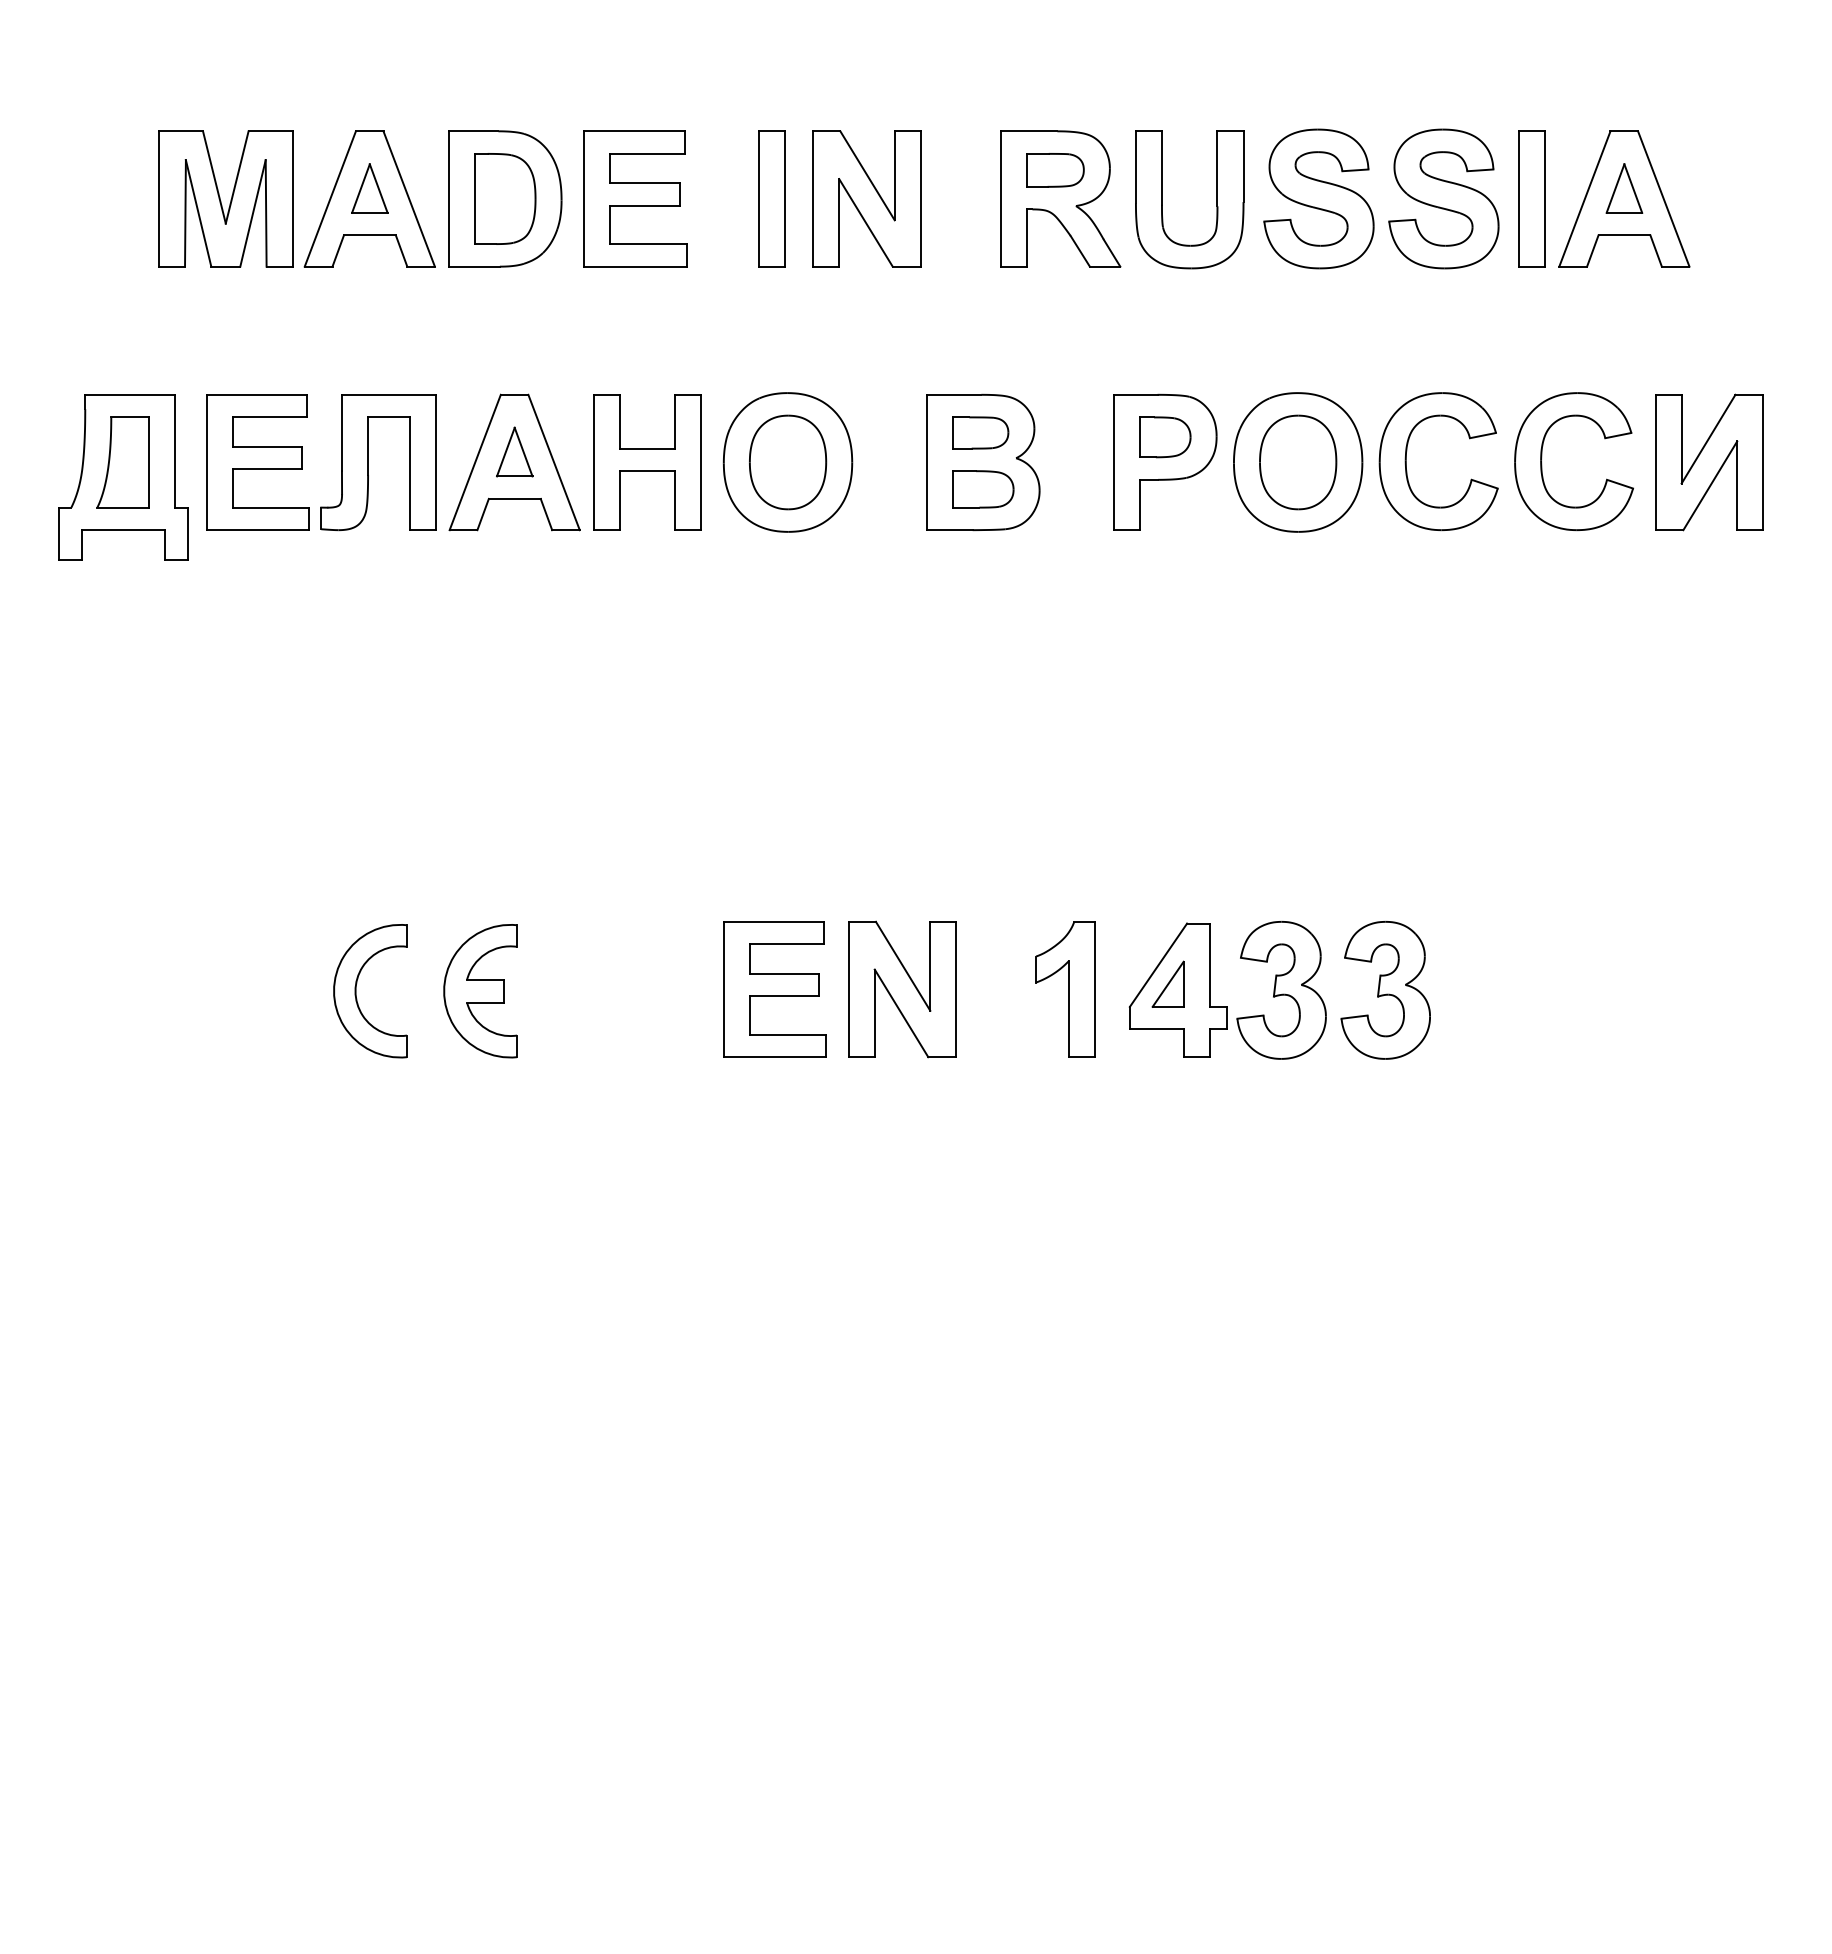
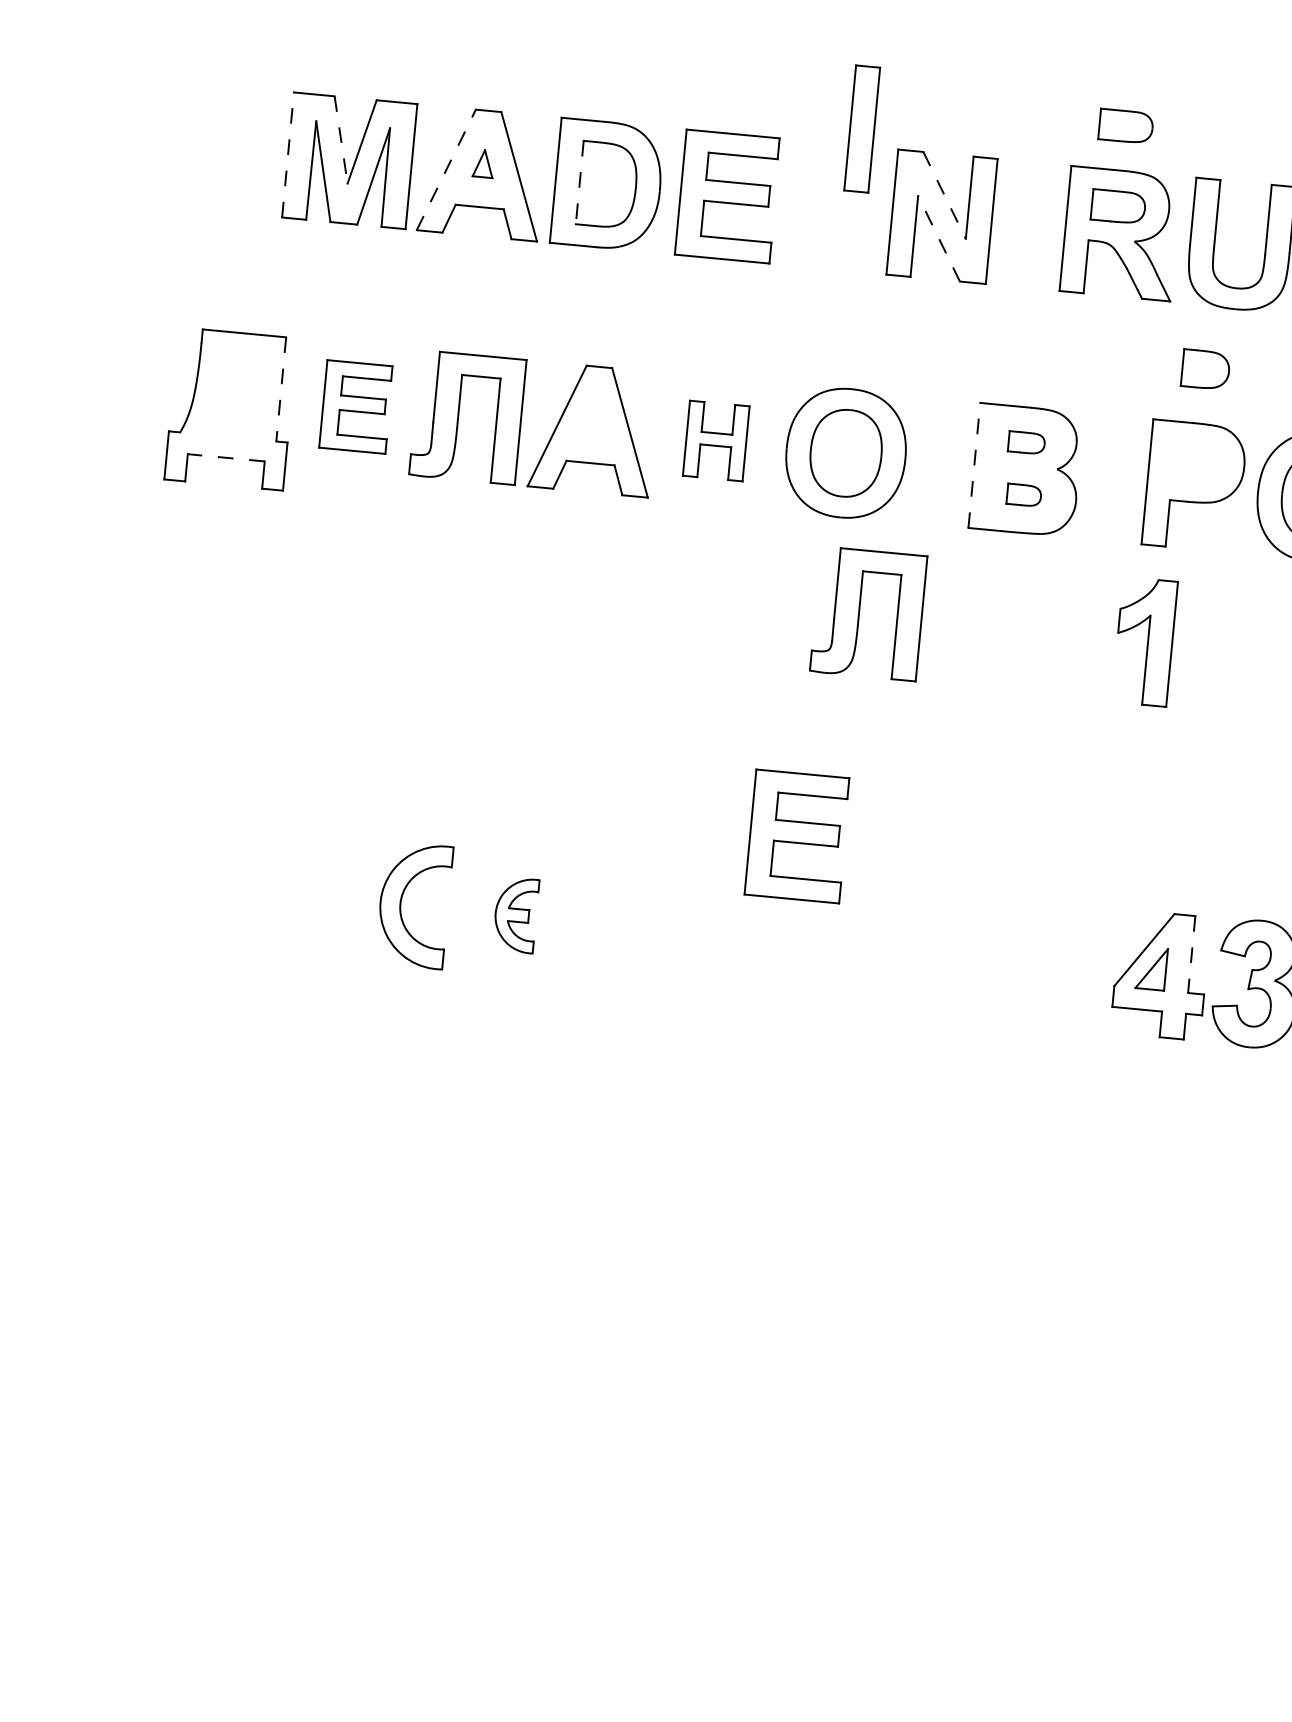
part: (1055, 83) -> (1126, 126), added
line: (867, 176) -> (944, 196), solid -> dashed
line: (214, 177) -> (341, 139), solid -> dashed
part: (369, 188) -> (483, 163), size x0.6
line: (330, 198) -> (446, 169), solid -> dashed
part: (771, 198) -> (861, 128), moved
line: (159, 199) -> (288, 155), solid -> dashed
line: (474, 199) -> (579, 183), solid -> dashed
line: (865, 222) -> (938, 238), solid -> dashed
part: (980, 432) -> (1026, 442), size x0.7
part: (1165, 437) -> (1205, 369), moved
line: (175, 451) -> (281, 389), solid -> dashed
part: (514, 451) -> (594, 419), removed
part: (122, 462) -> (231, 395), removed
part: (257, 462) -> (356, 407), size x0.7
part: (647, 462) -> (716, 441), size x0.6
line: (926, 462) -> (974, 465), solid -> dashed
part: (983, 489) -> (1024, 495), size x0.6
line: (123, 530) -> (226, 458), solid -> dashed
part: (818, 632) -> (859, 613), added
line: (1209, 965) -> (1191, 954), solid -> dashed
part: (774, 989) -> (797, 836), moved
part: (902, 989) -> (905, 950), removed
part: (1065, 989) -> (1144, 641), moved
part: (480, 991) -> (515, 915), size x0.6

